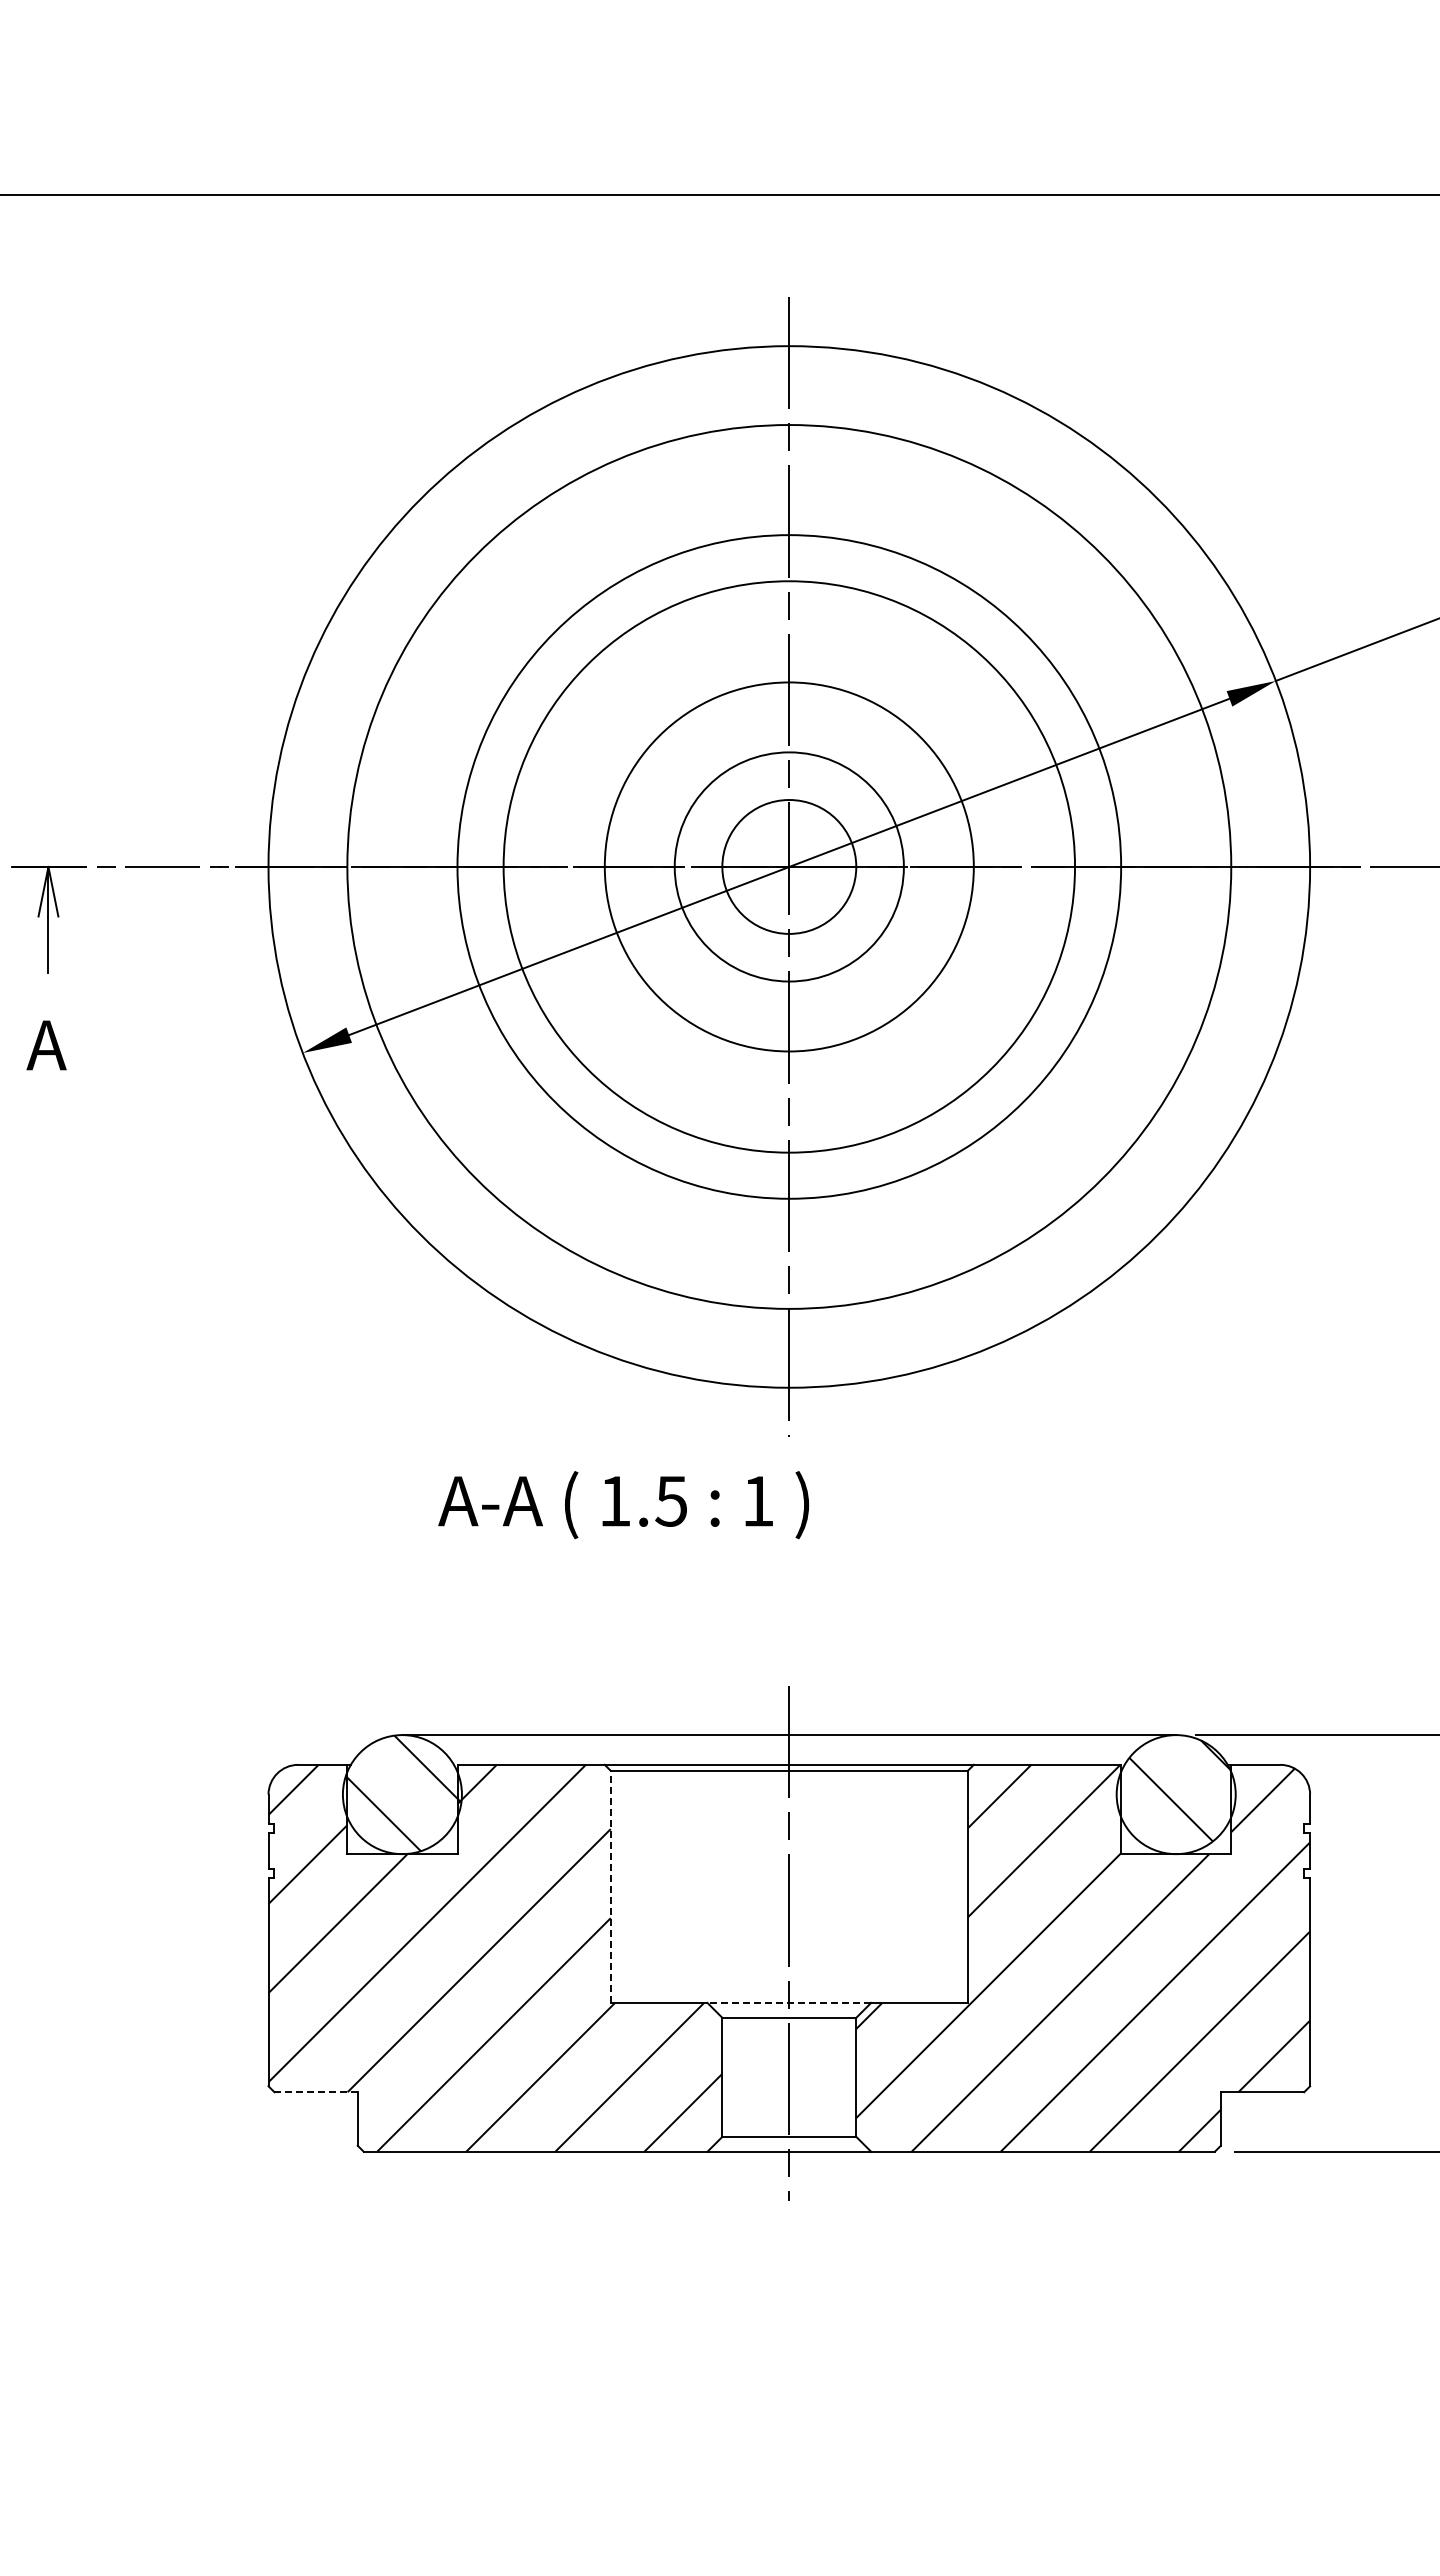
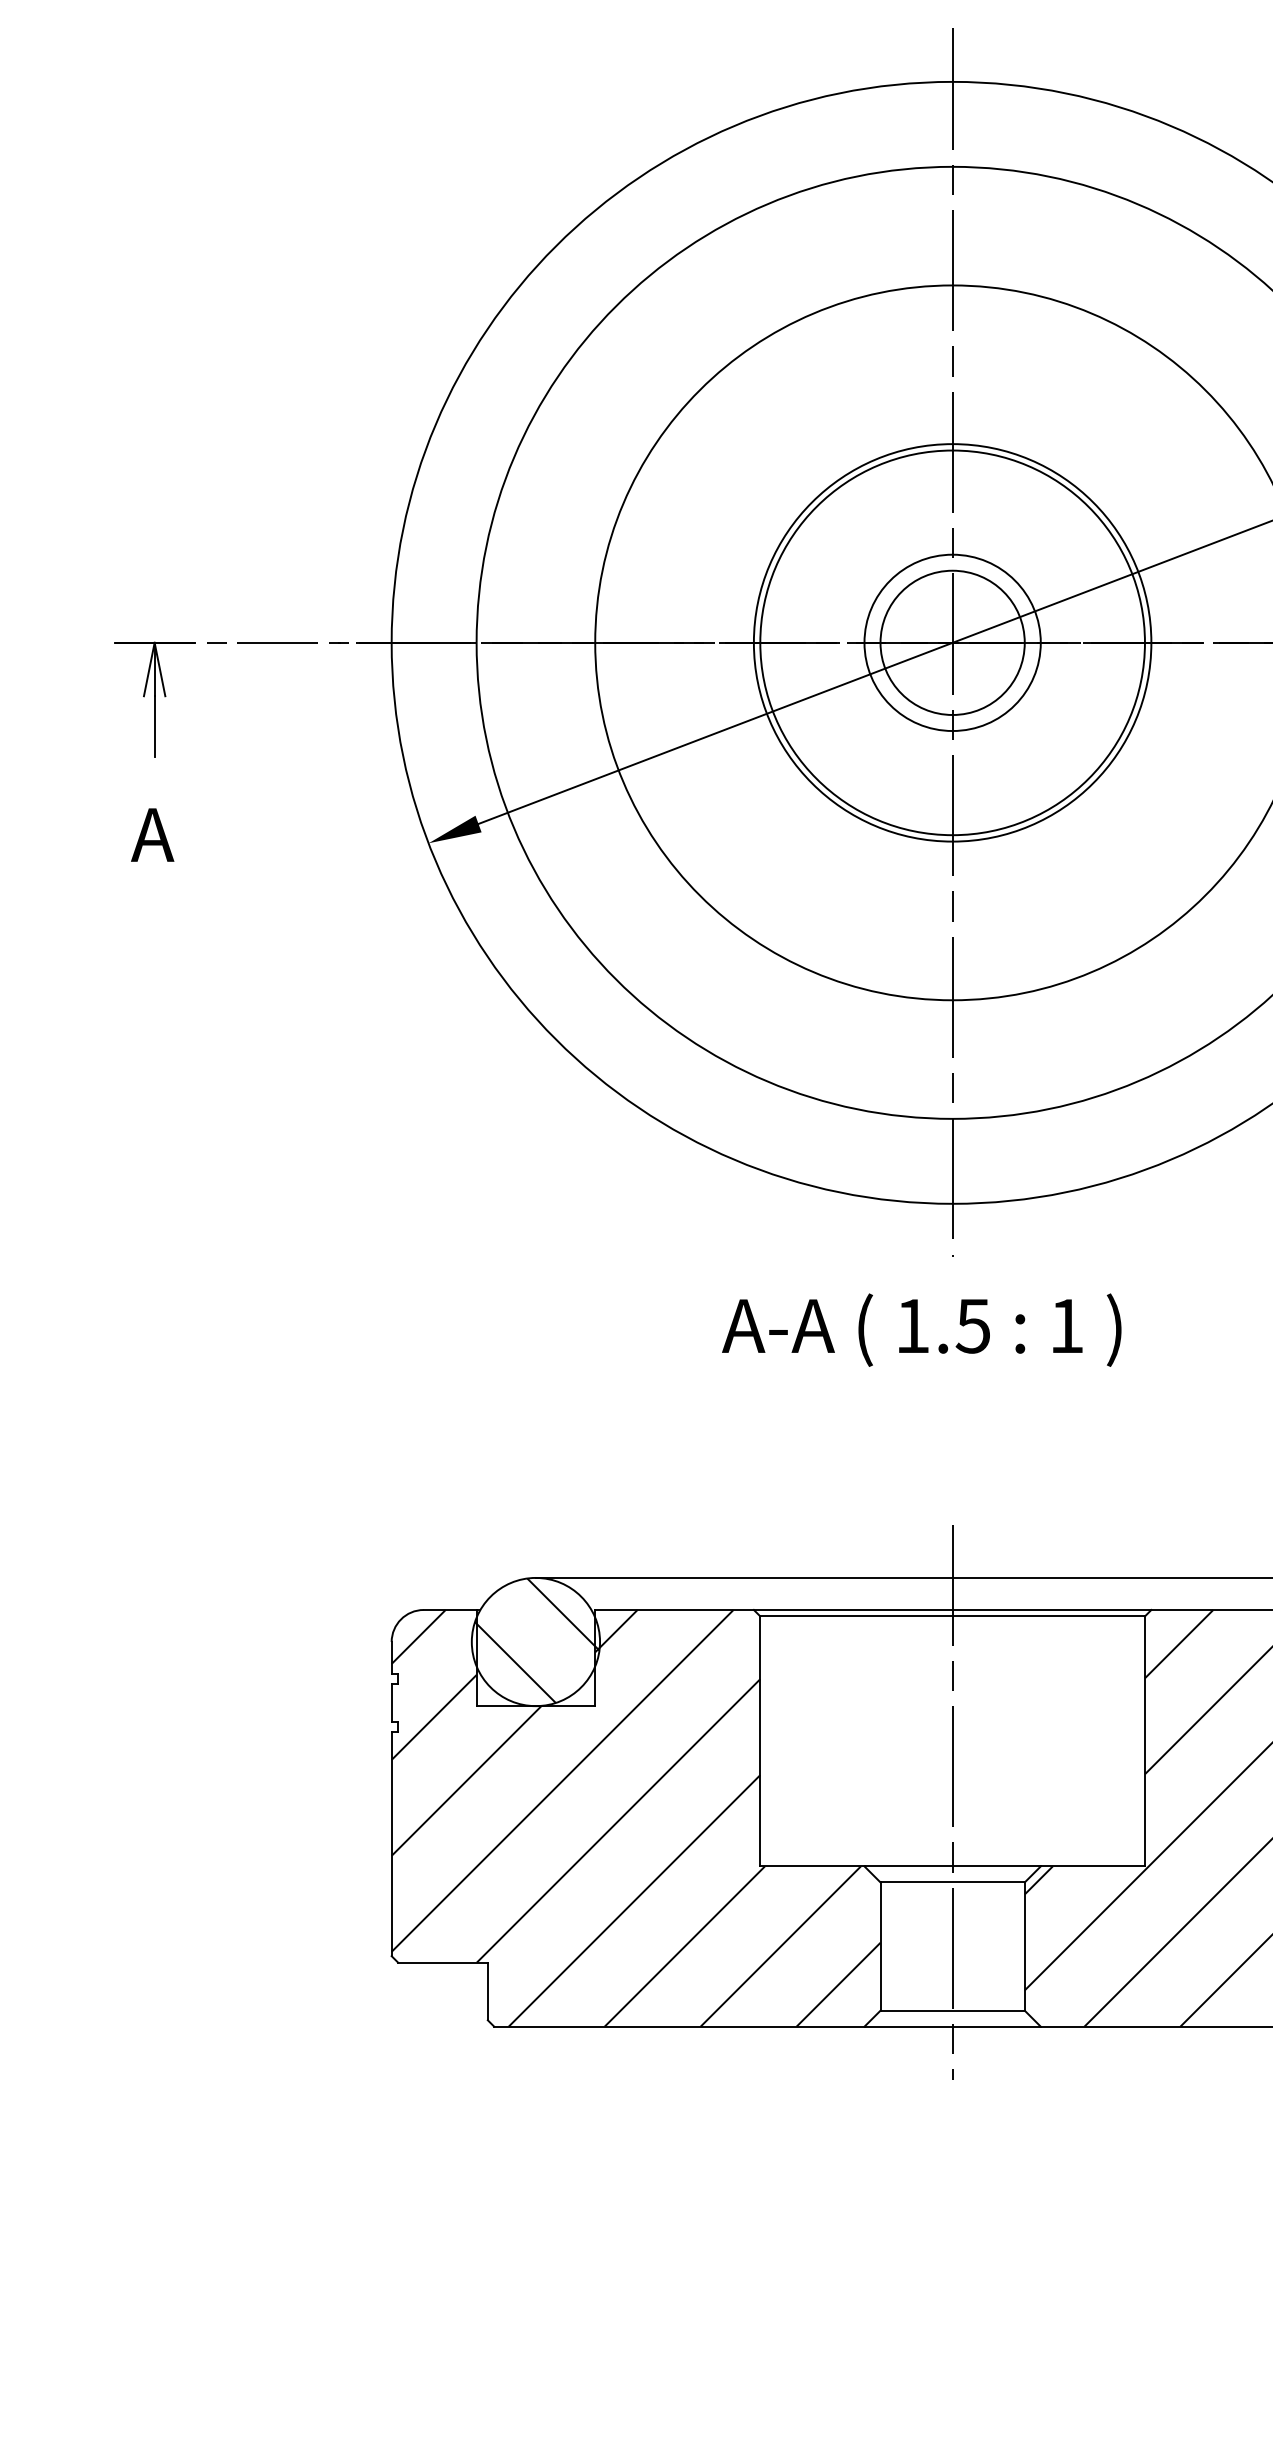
circle: (788, 866) -> (951, 642), size x0.62
circle: (789, 866) -> (952, 642), size x0.71
text: (623, 1505) -> (921, 1330), moved
line: (610, 1886) -> (760, 1741), dashed -> solid
line: (789, 2002) -> (952, 1865), dashed -> solid
line: (316, 2092) -> (443, 1962), dashed -> solid

